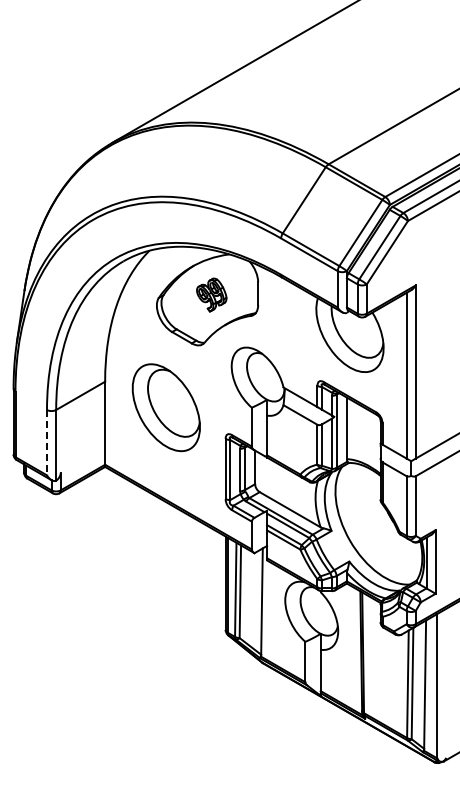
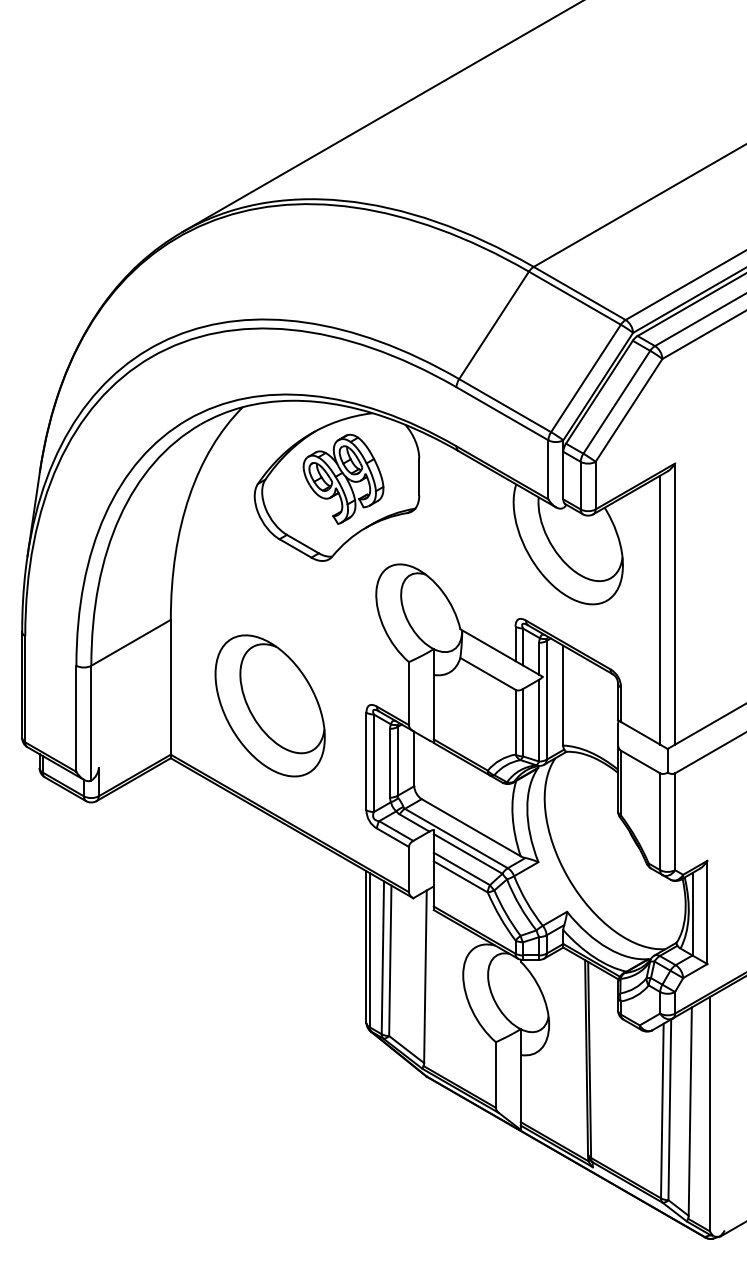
part: (211, 294) -> (343, 478), size x1.67
part: (165, 407) -> (268, 705), moved
line: (47, 442) -> (77, 718), dashed -> solid

